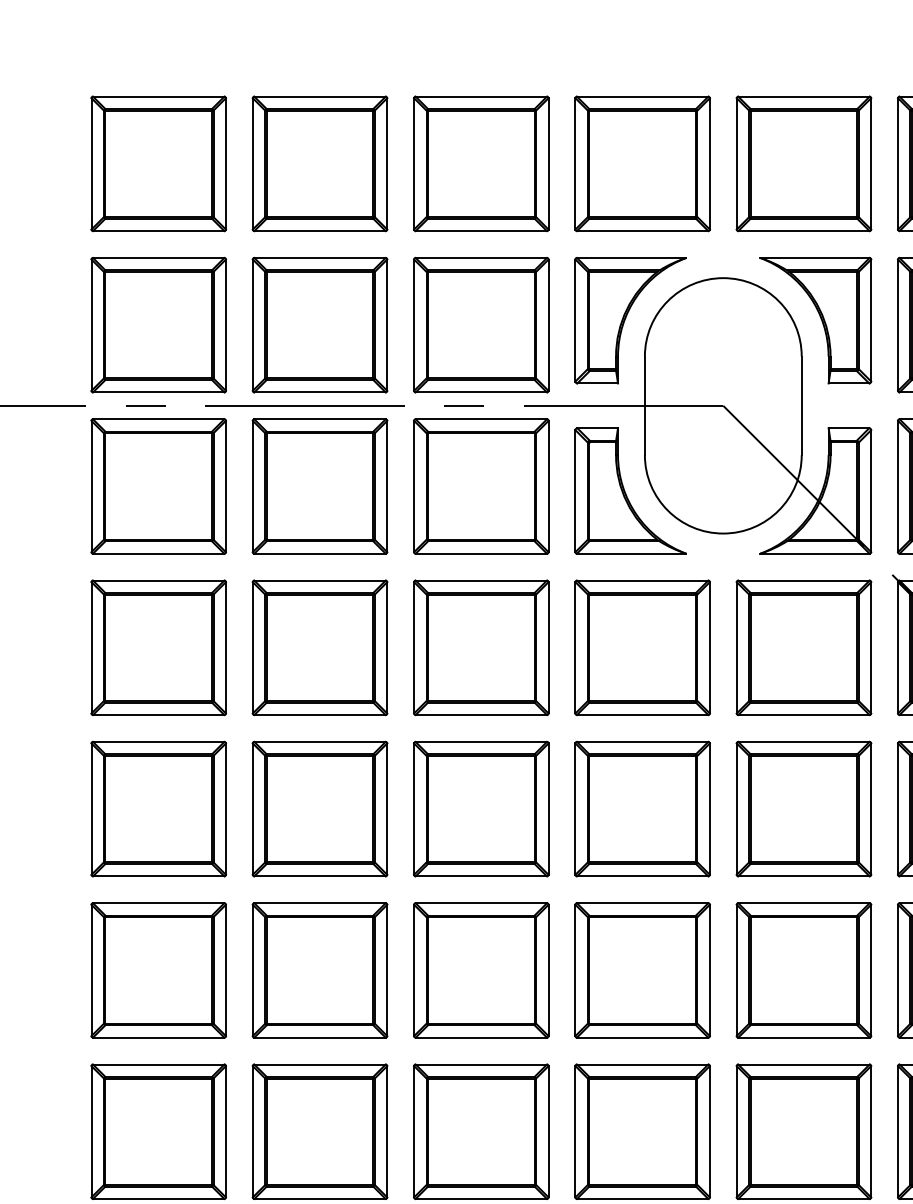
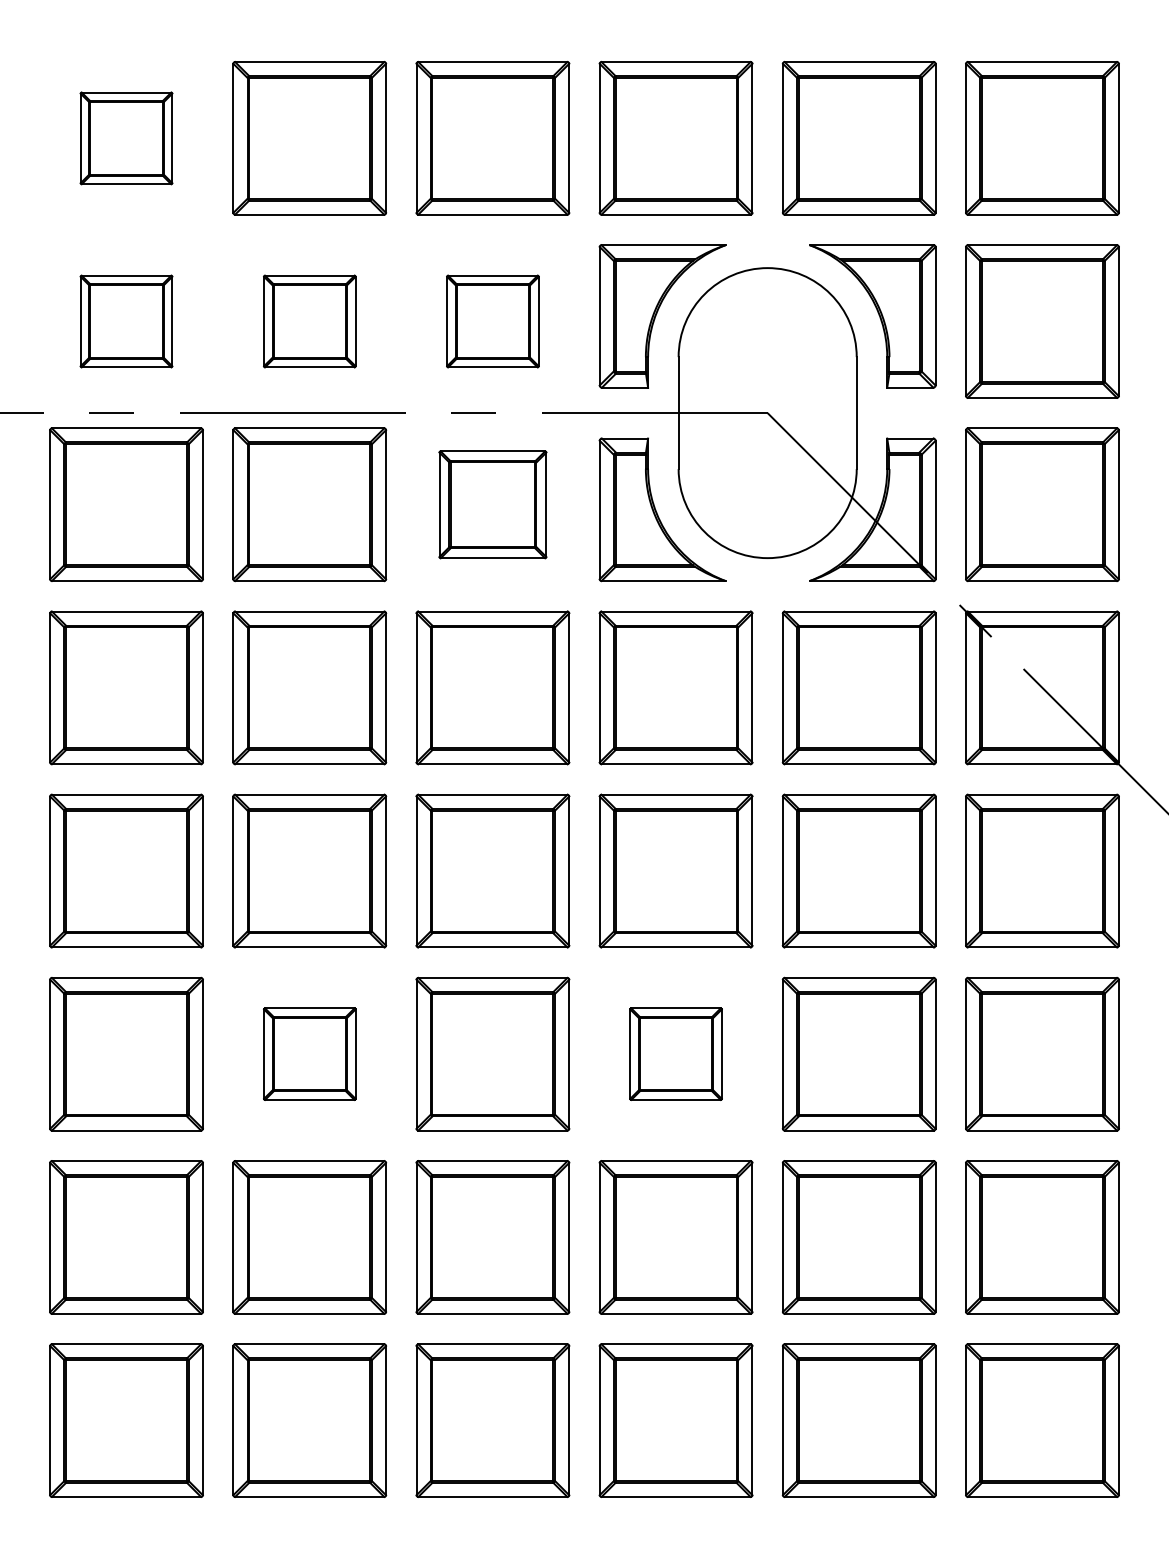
part: (158, 164) -> (126, 138), size x0.6
part: (158, 325) -> (126, 321), size x0.6
part: (319, 325) -> (309, 321), size x0.6
part: (480, 325) -> (492, 321), size x0.6
part: (480, 486) -> (492, 504), size x0.7
part: (319, 969) -> (309, 1053), size x0.6
part: (642, 969) -> (675, 1053), size x0.6

